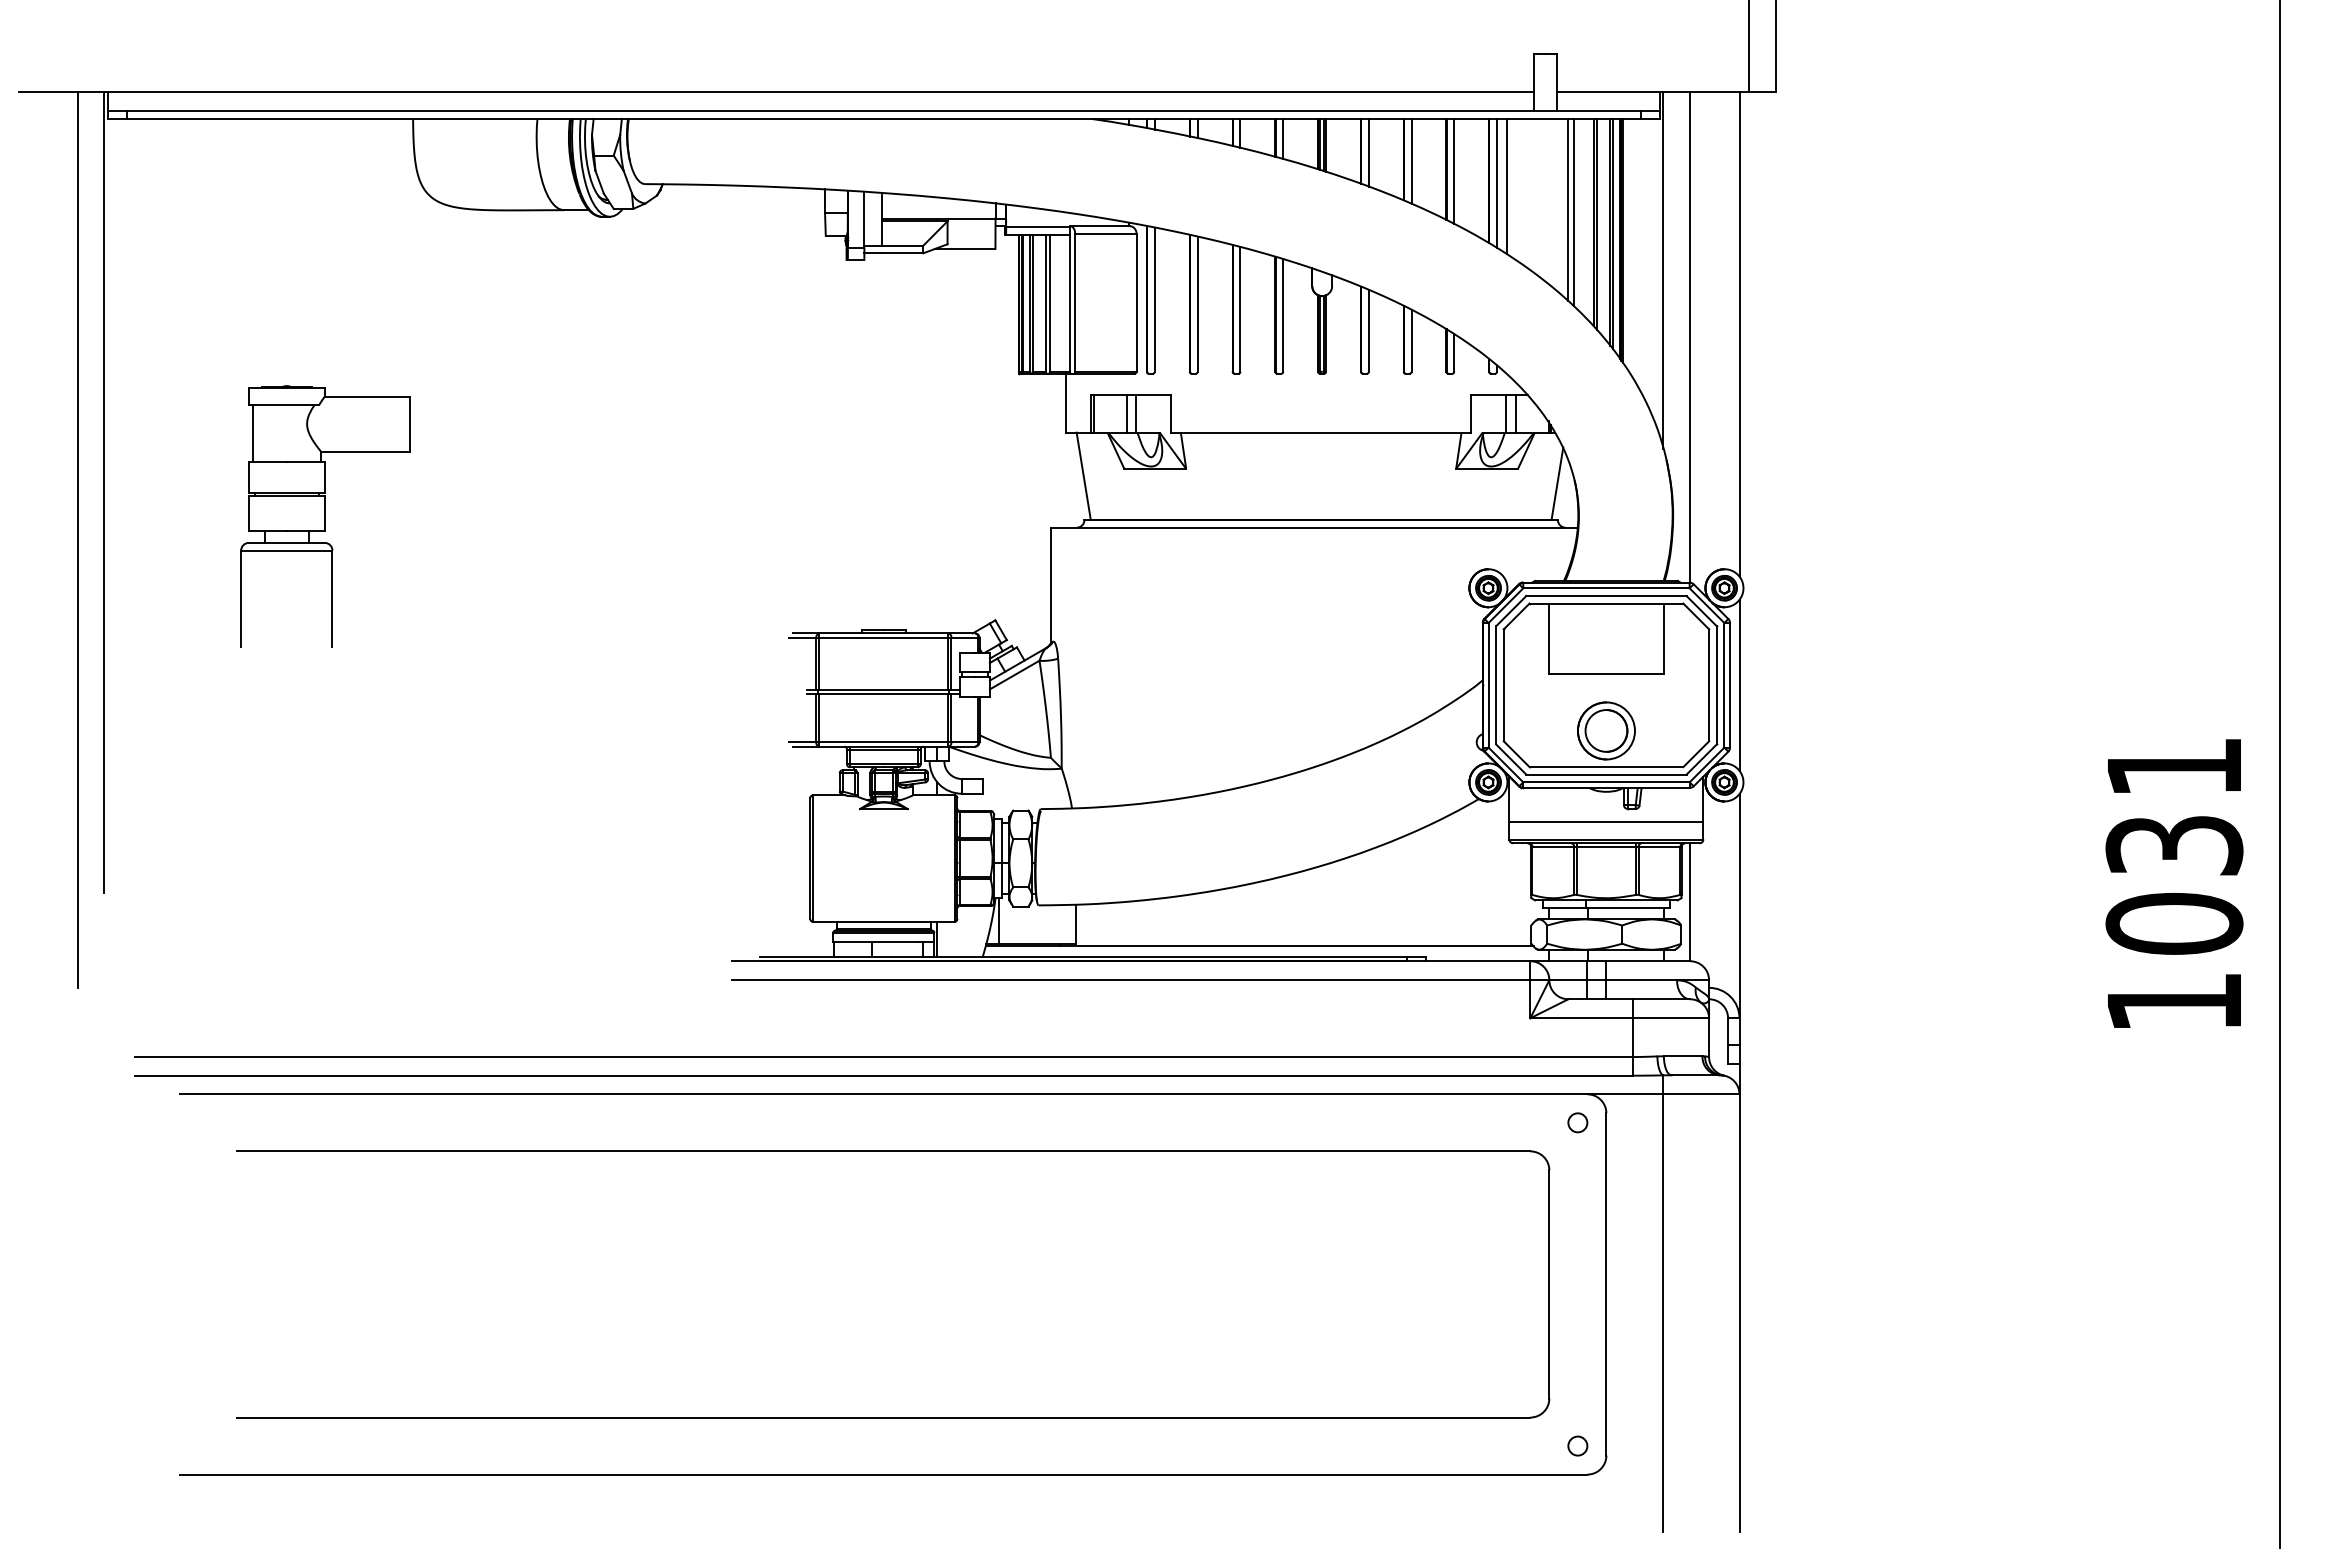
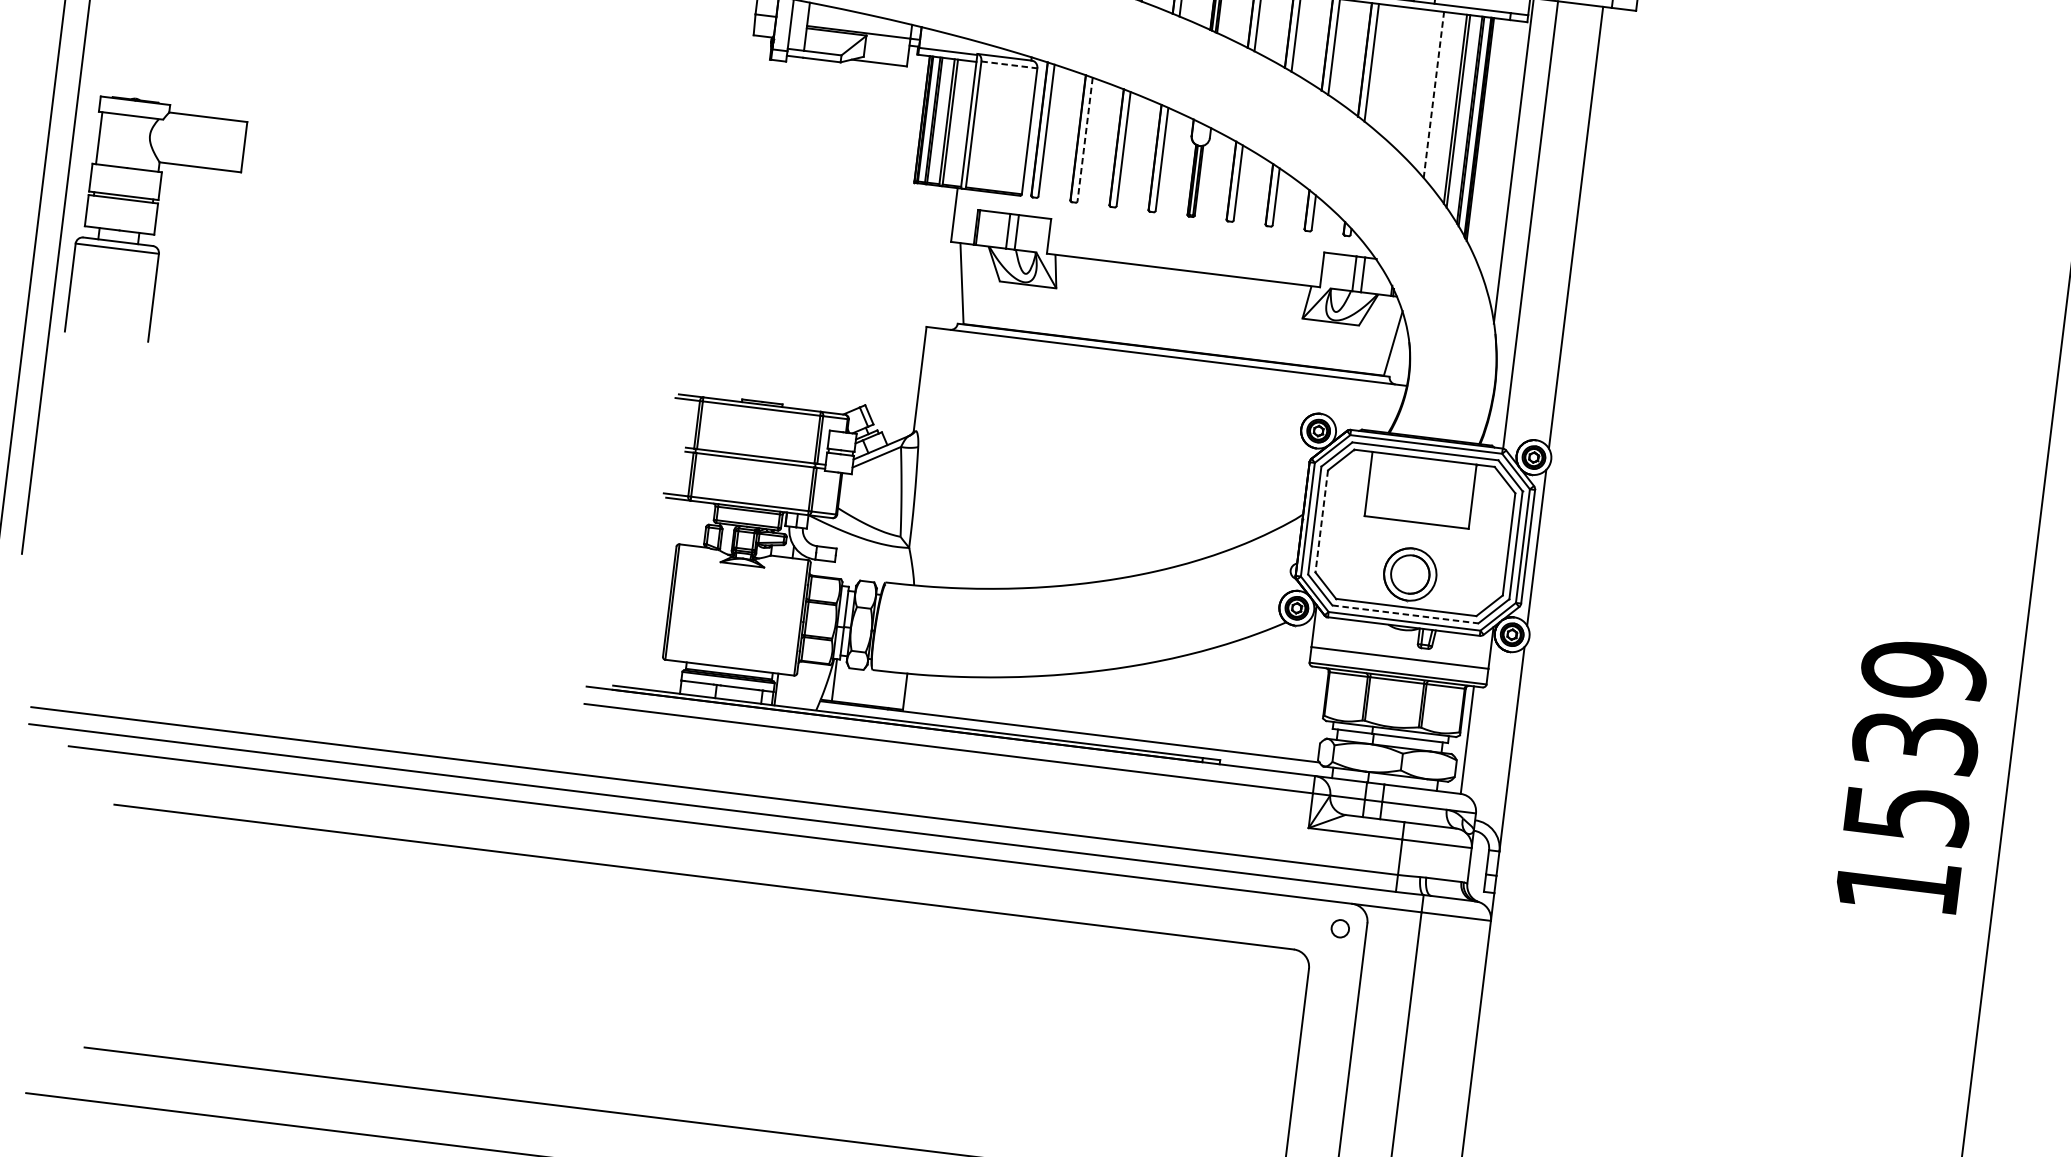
line: (1507, 186) -> (1381, 66), removed
line: (1568, 209) -> (1434, 94), solid -> dashed
line: (1573, 211) -> (1438, 97), removed
line: (1105, 233) -> (1009, 64), solid -> dashed
line: (1197, 304) -> (1085, 139), solid -> dashed
part: (325, 516) -> (156, 222), moved
line: (1503, 685) -> (1321, 521), solid -> dashed
line: (1606, 774) -> (1405, 614), solid -> dashed
text: (2174, 845) -> (1915, 742), 1031 -> 1539

